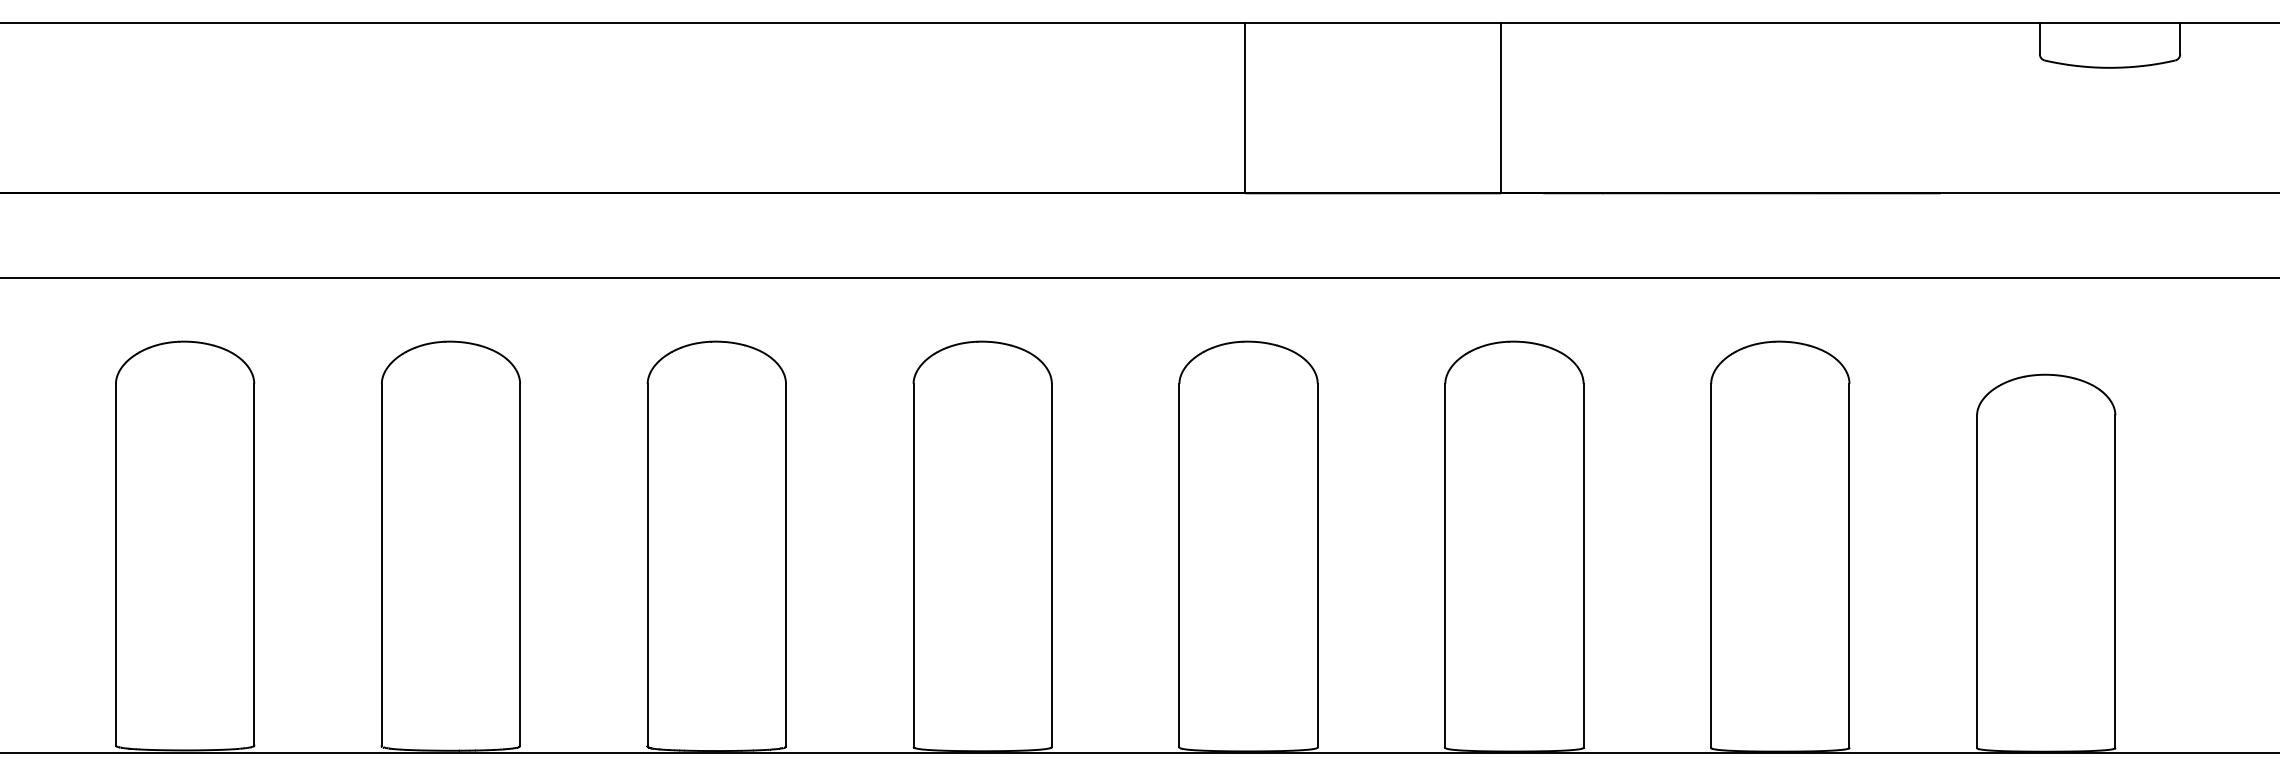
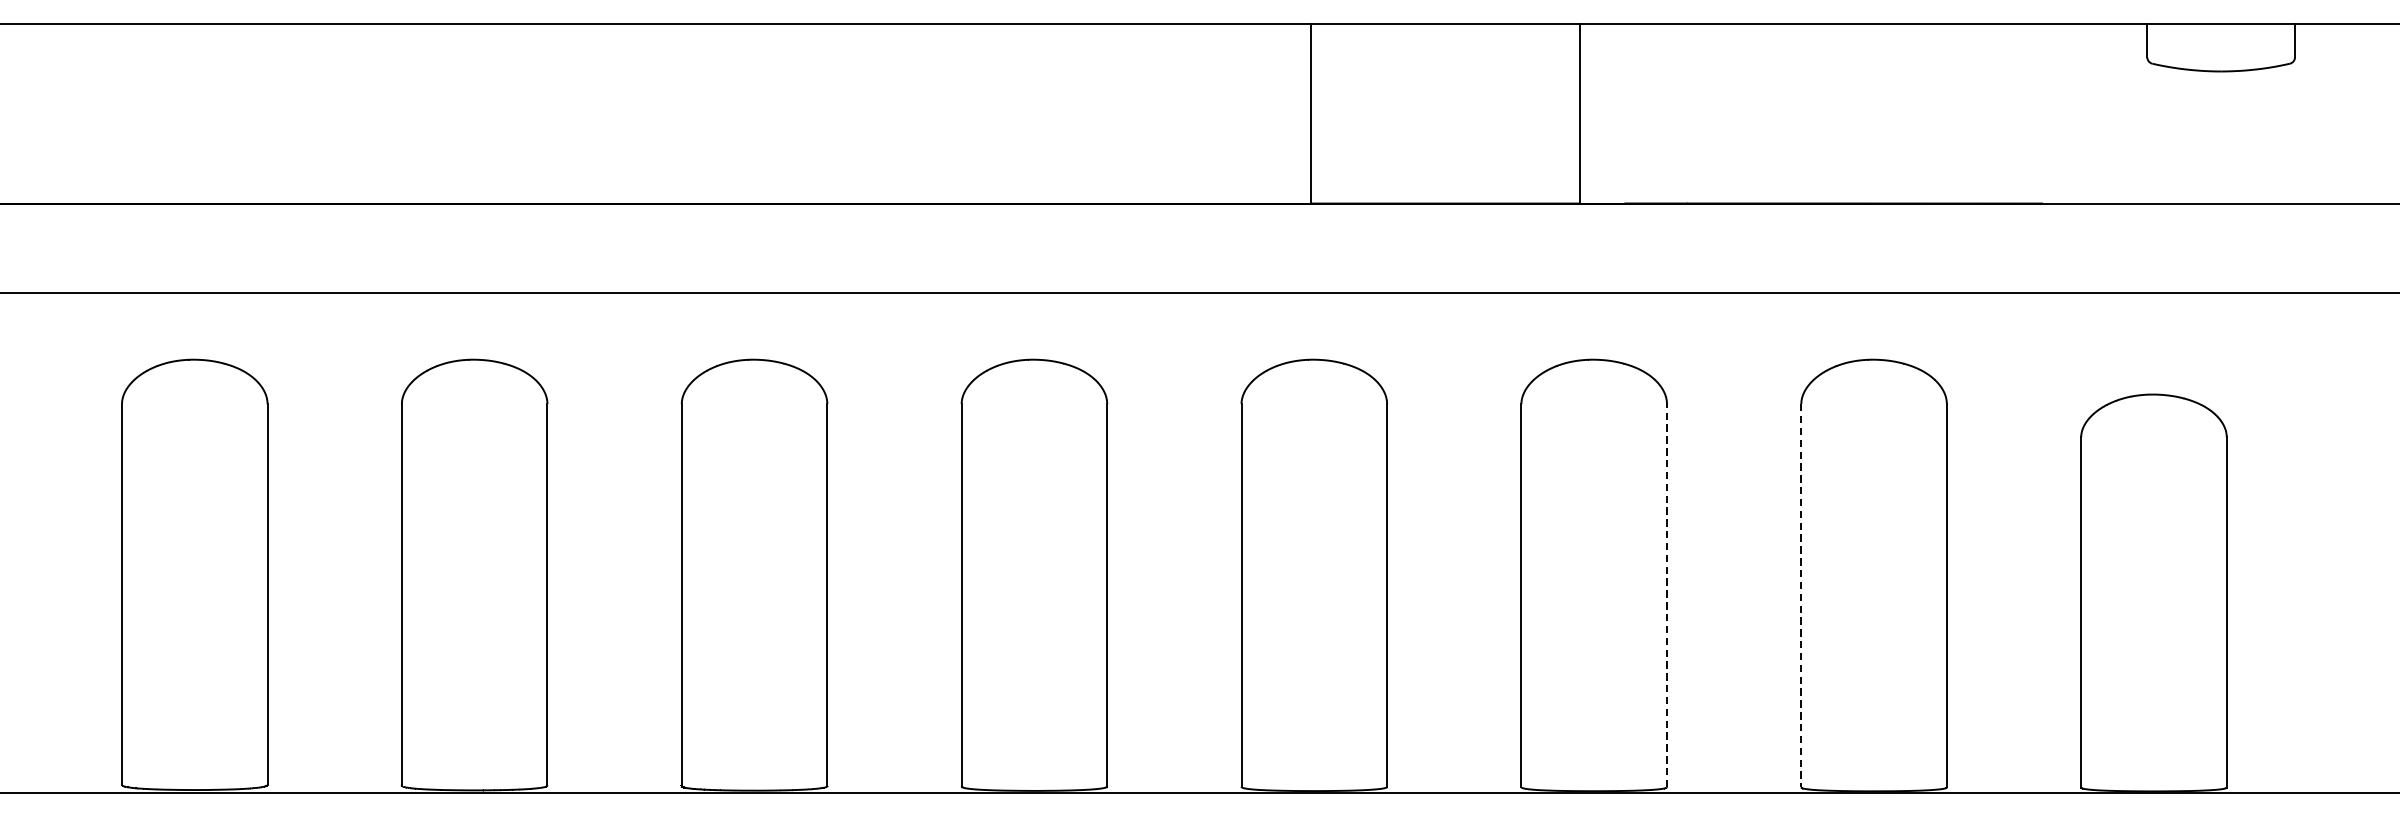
line: (1583, 565) -> (1666, 595), solid -> dashed
line: (1711, 566) -> (1801, 596), solid -> dashed

